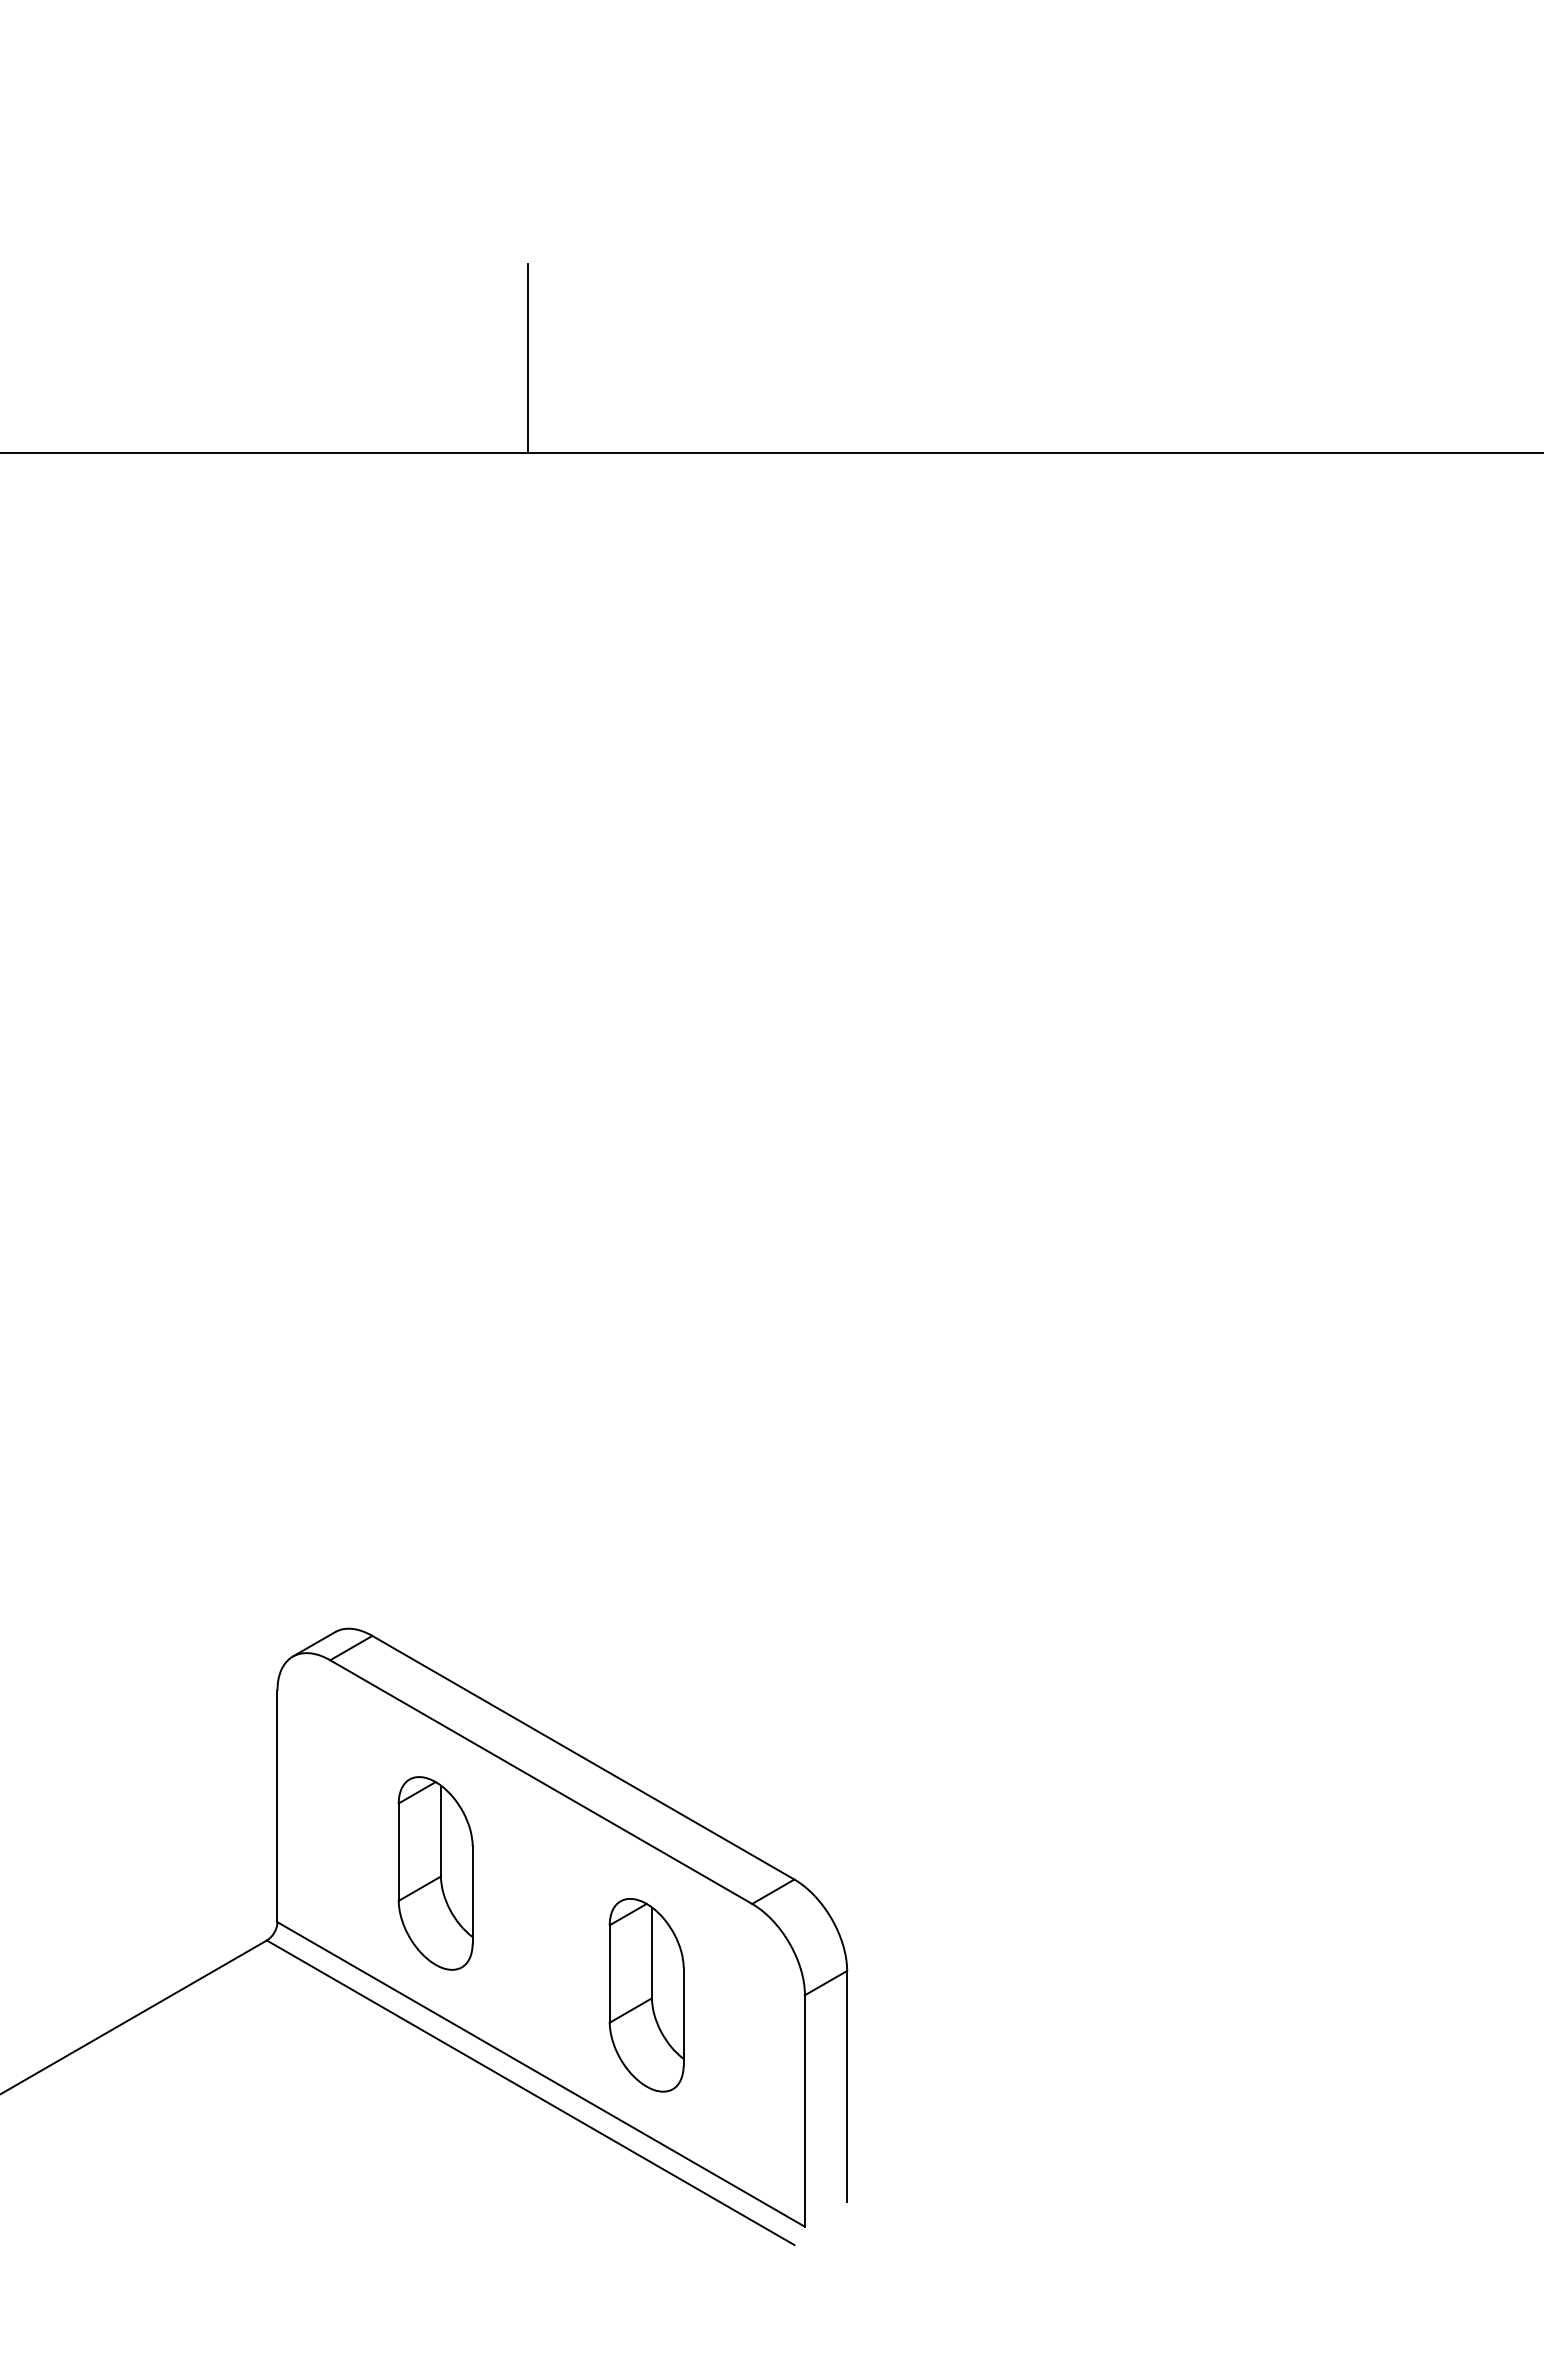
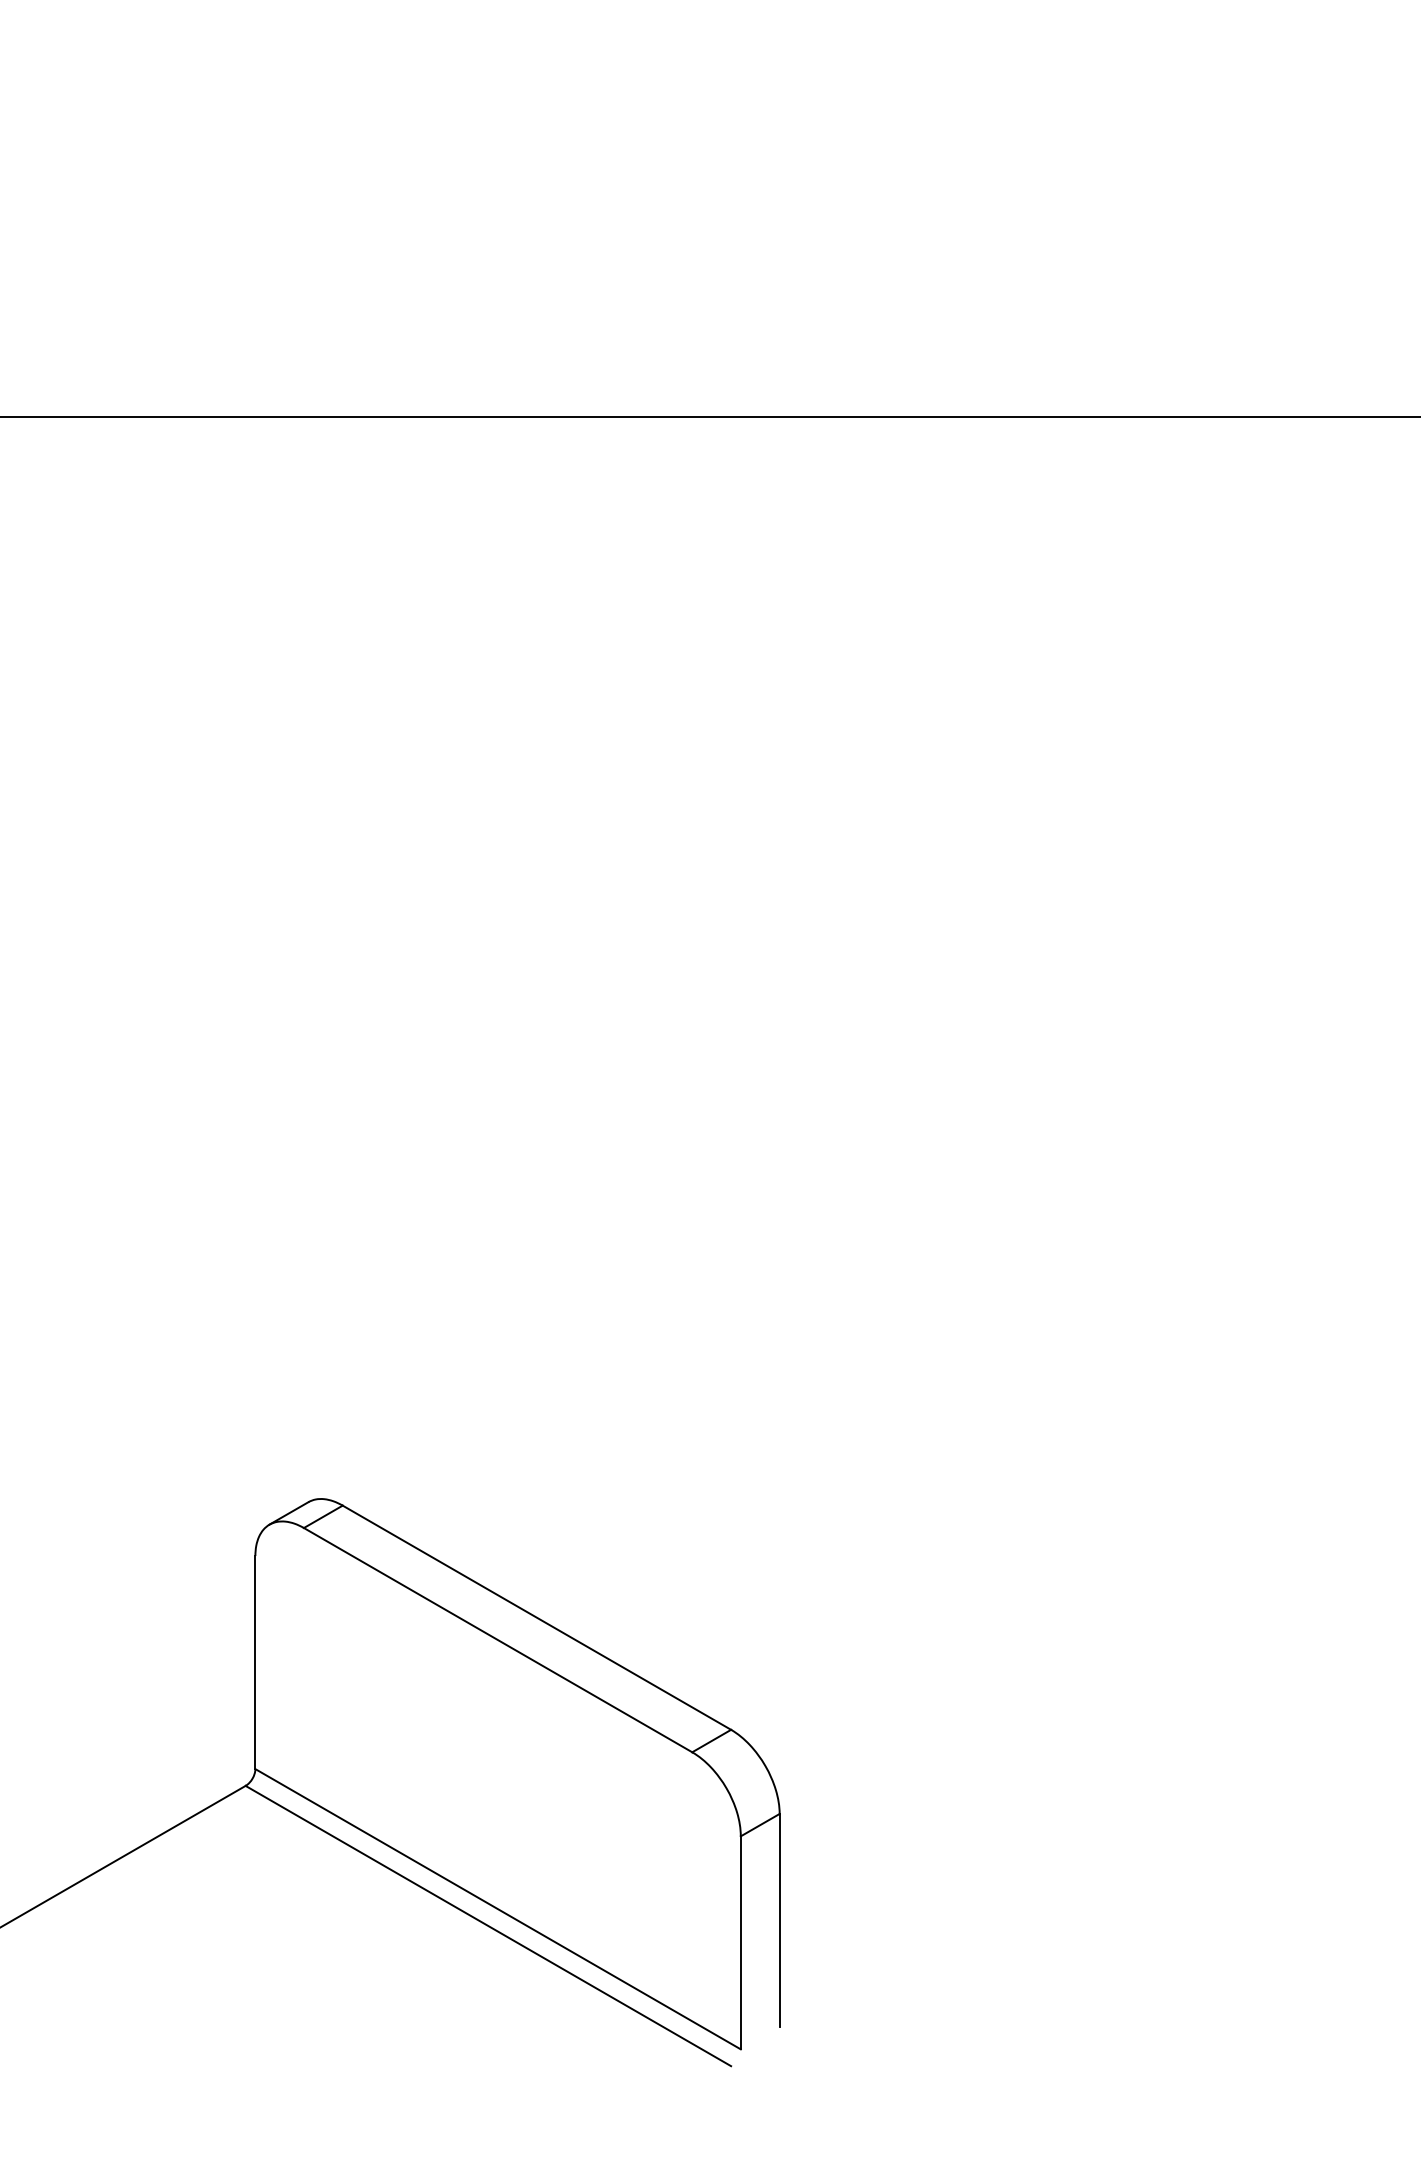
line: (528, 358) -> (486, 330), removed
part: (435, 1873) -> (400, 1724), removed
part: (646, 1995) -> (595, 1836), removed

